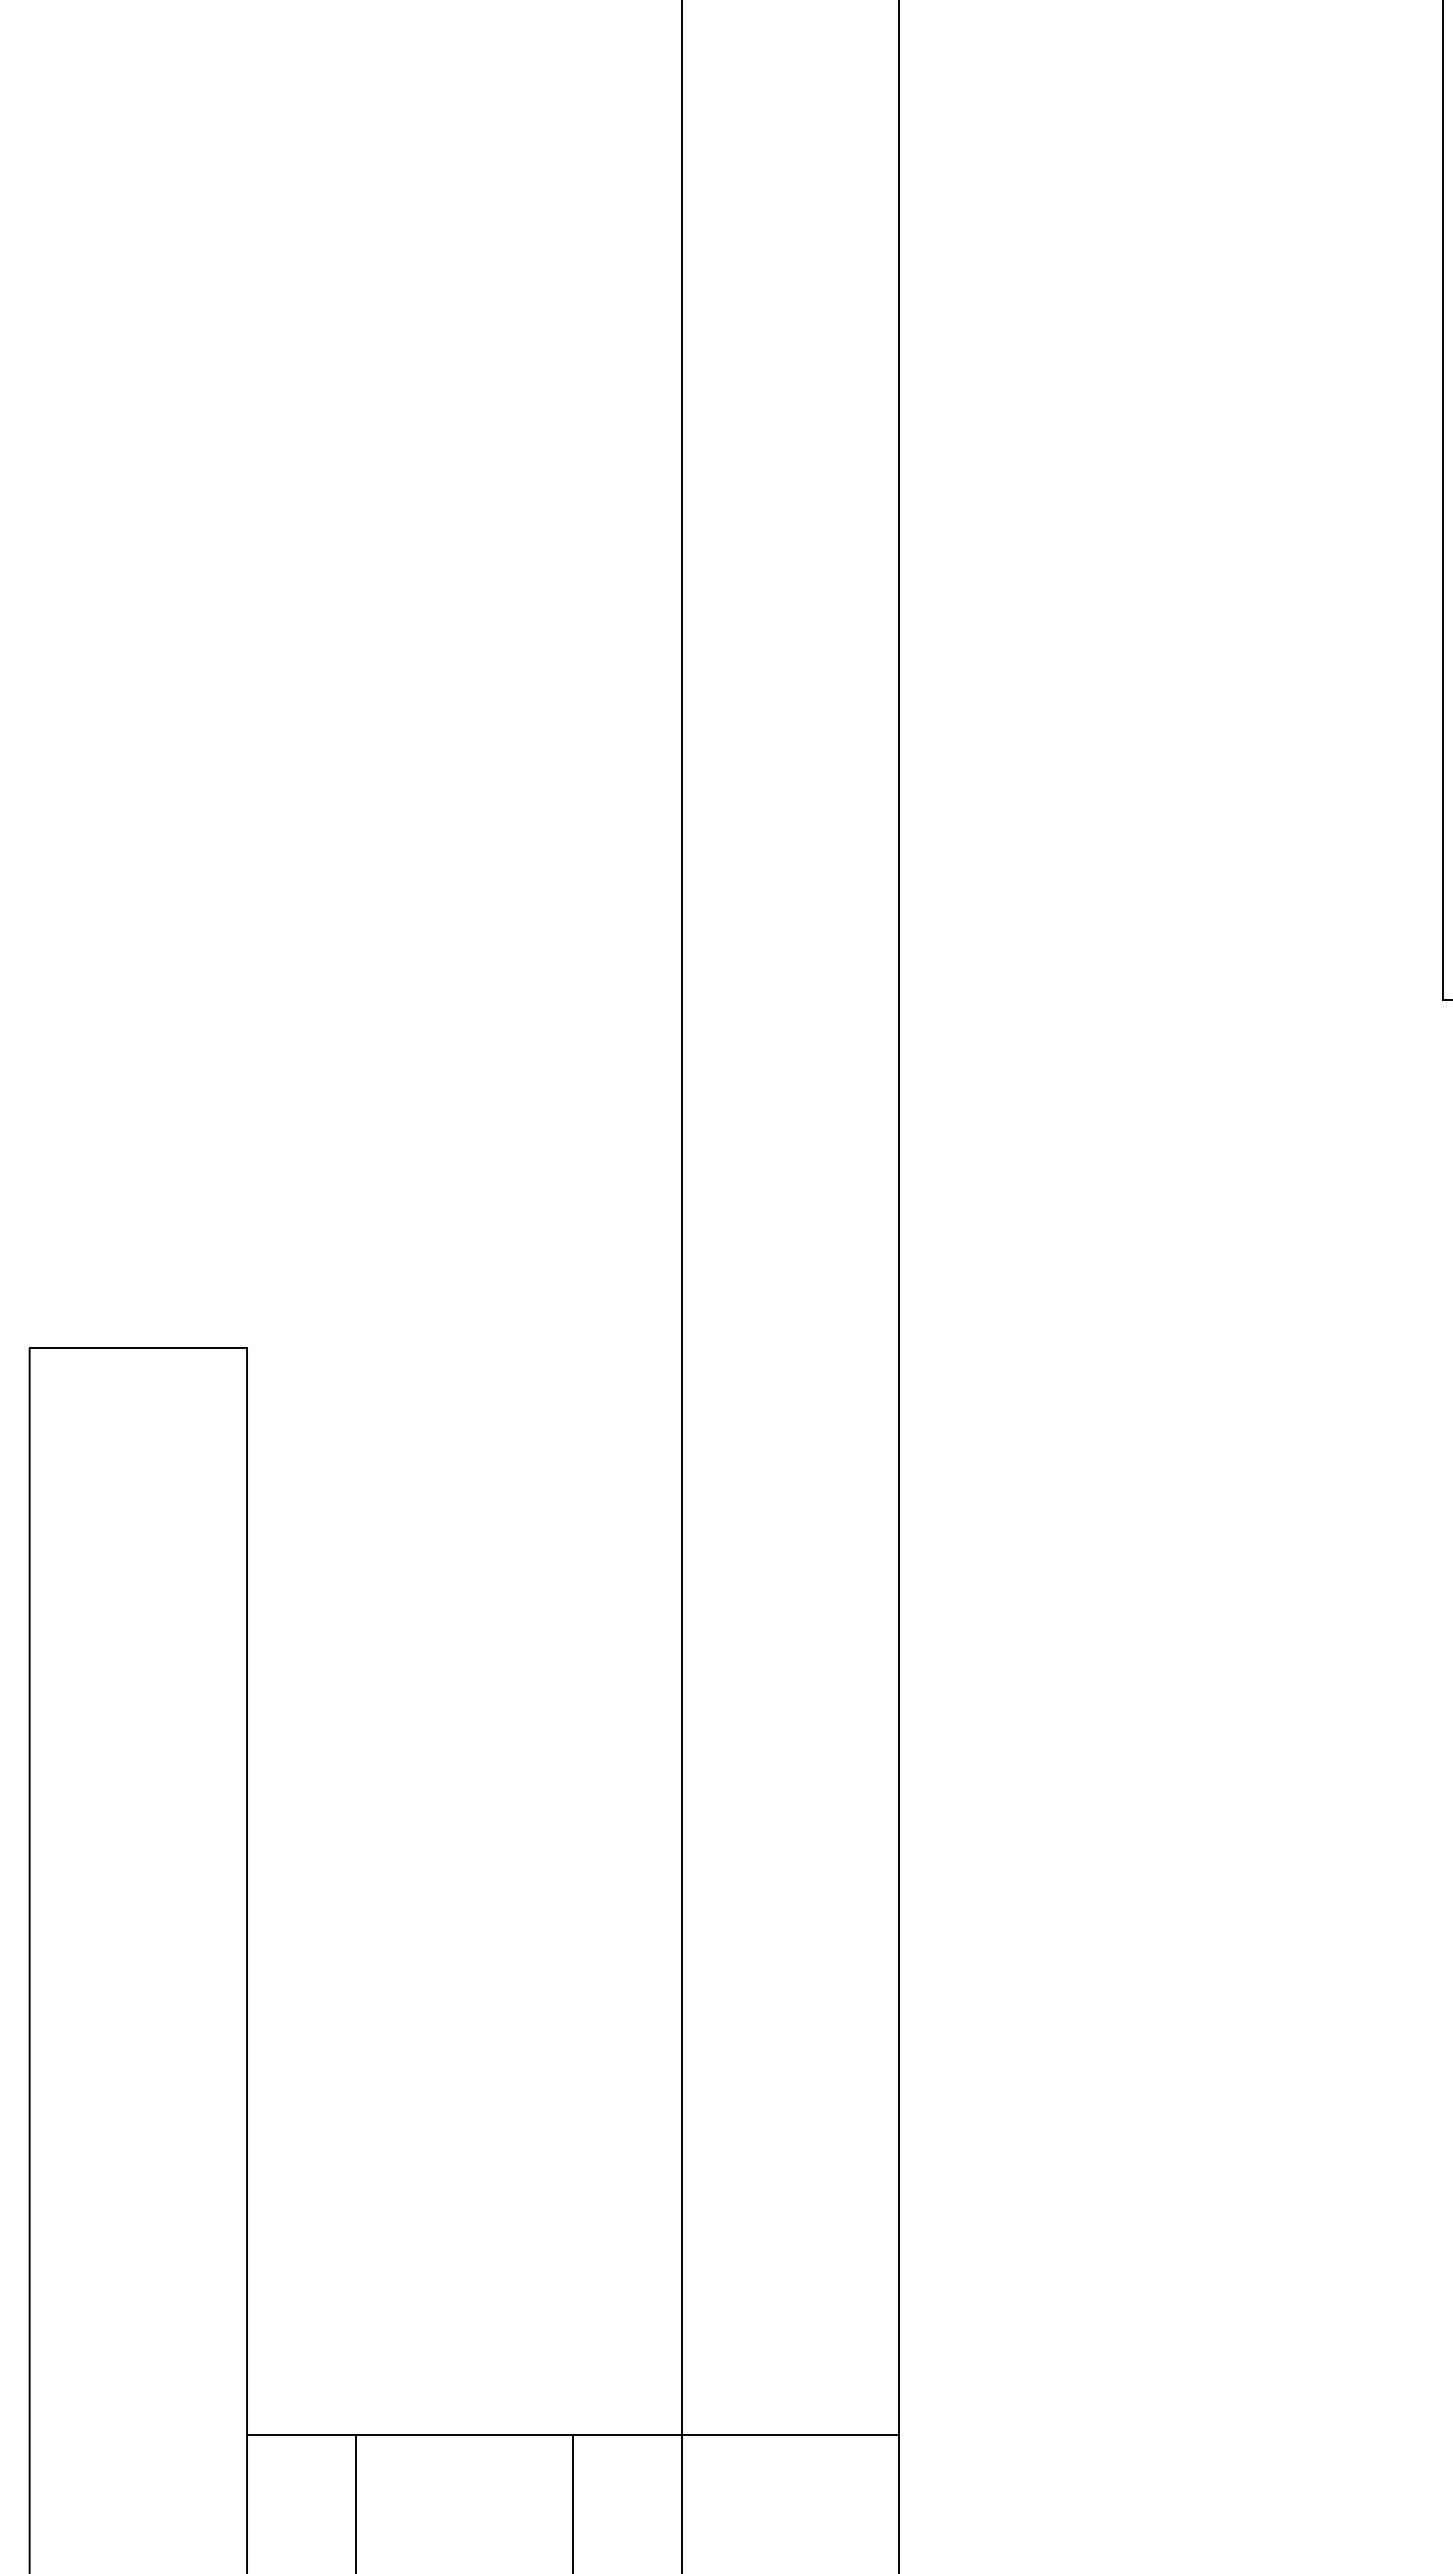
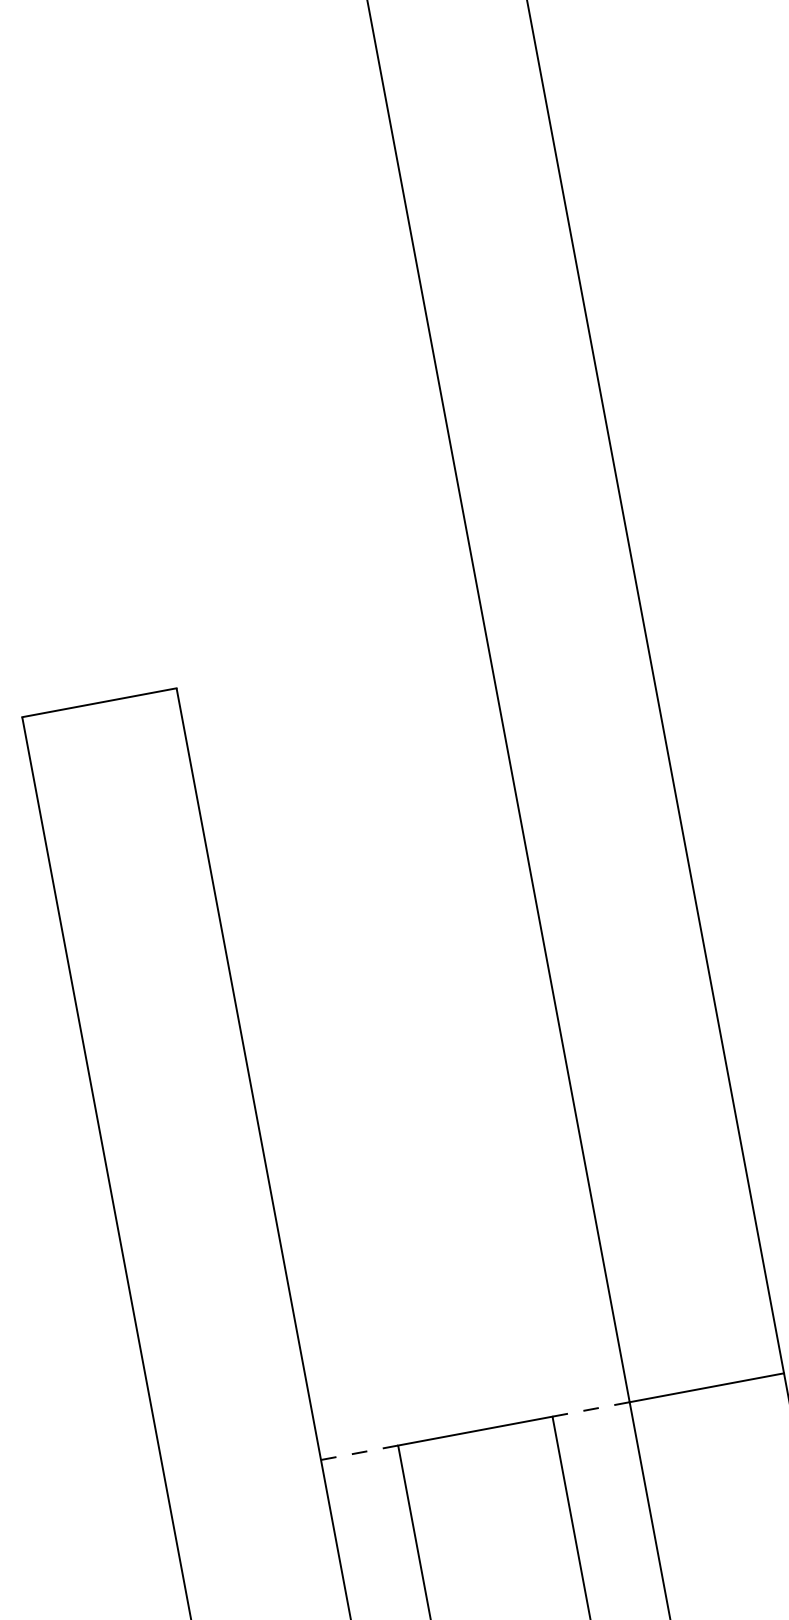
line: (300, 2434) -> (358, 1452), solid -> dashed
line: (627, 2434) -> (591, 1409), solid -> dashed

